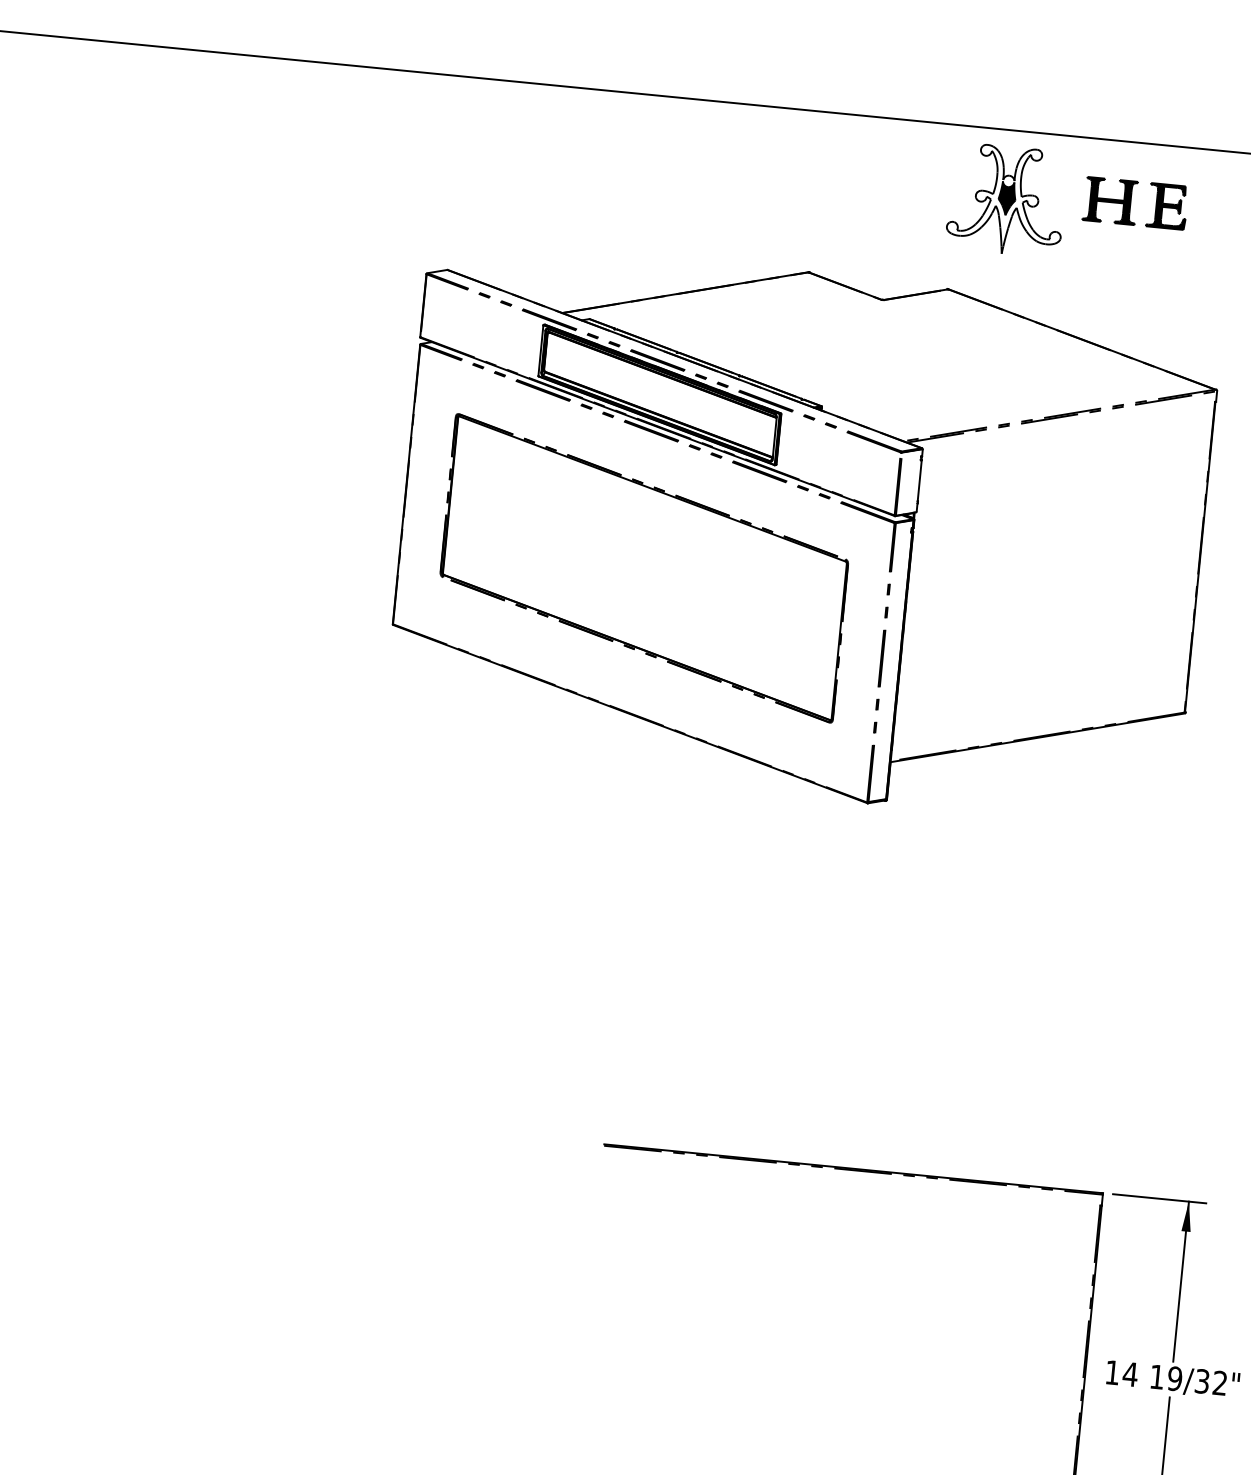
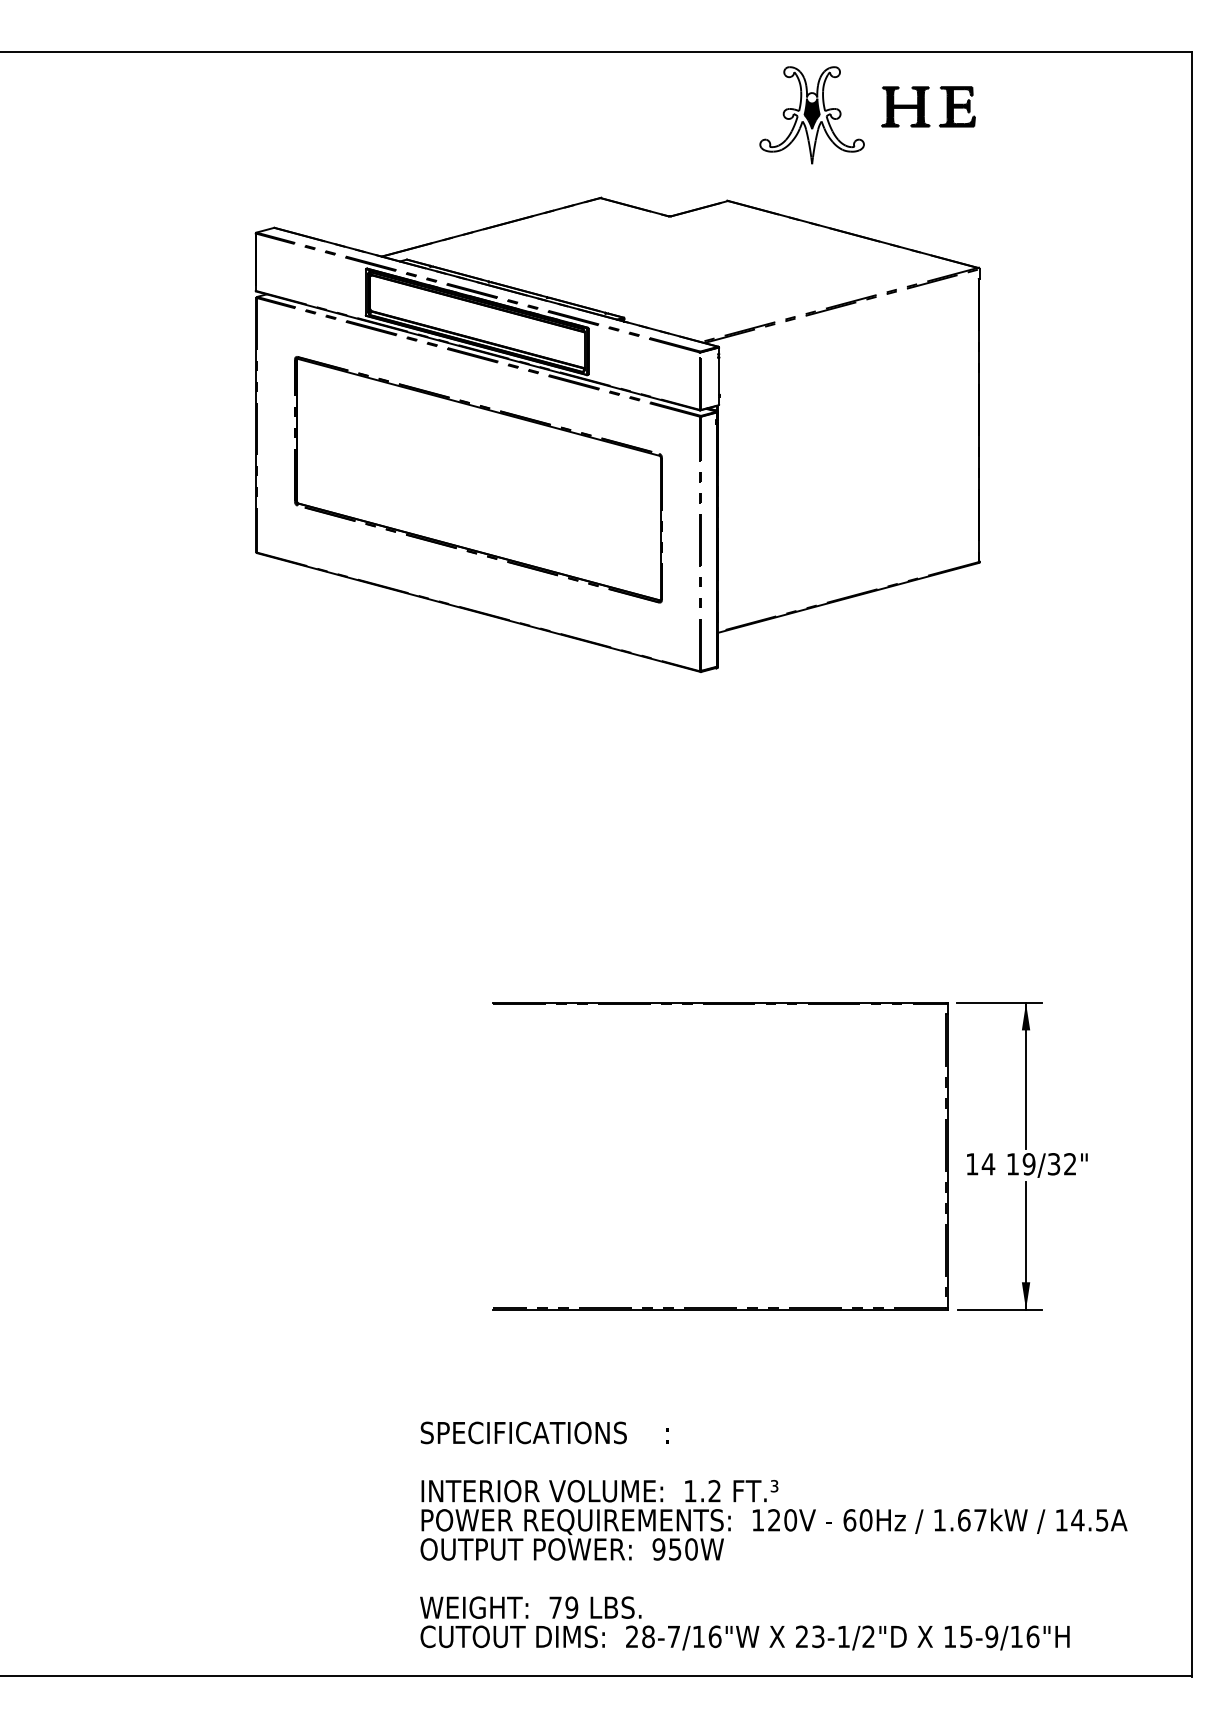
part: (1081, 218) -> (881, 125), moved

